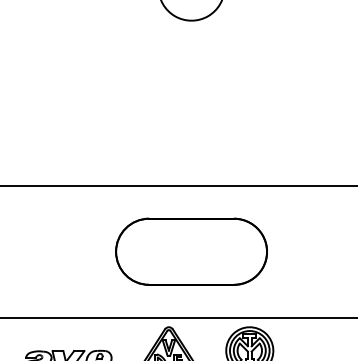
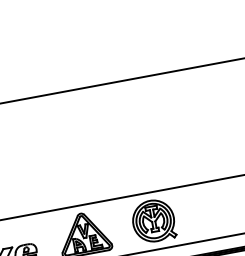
part: (191, 251) -> (87, 145), removed

